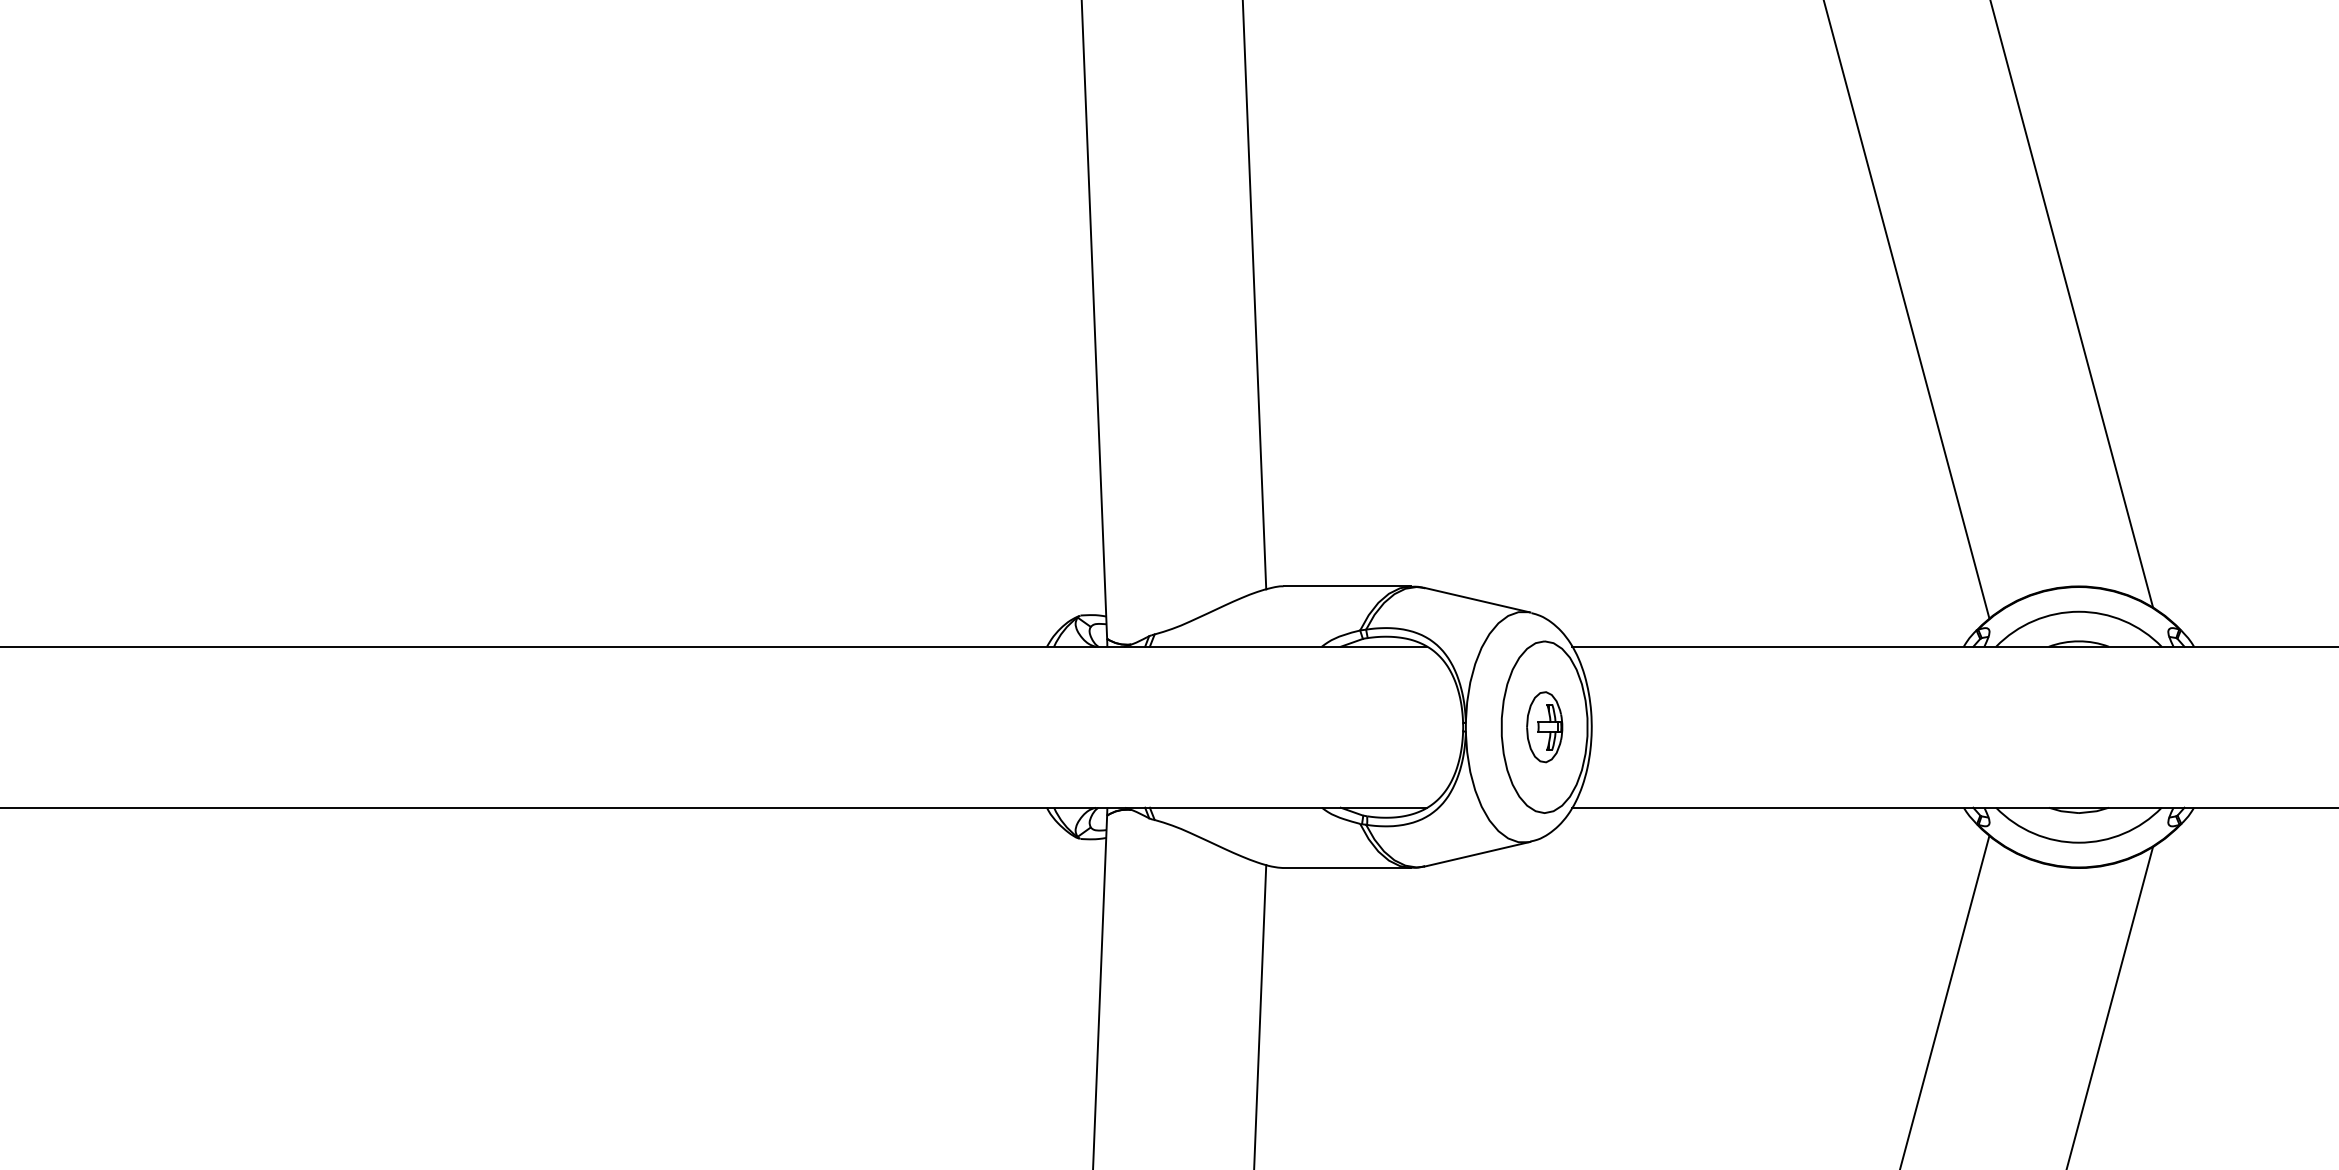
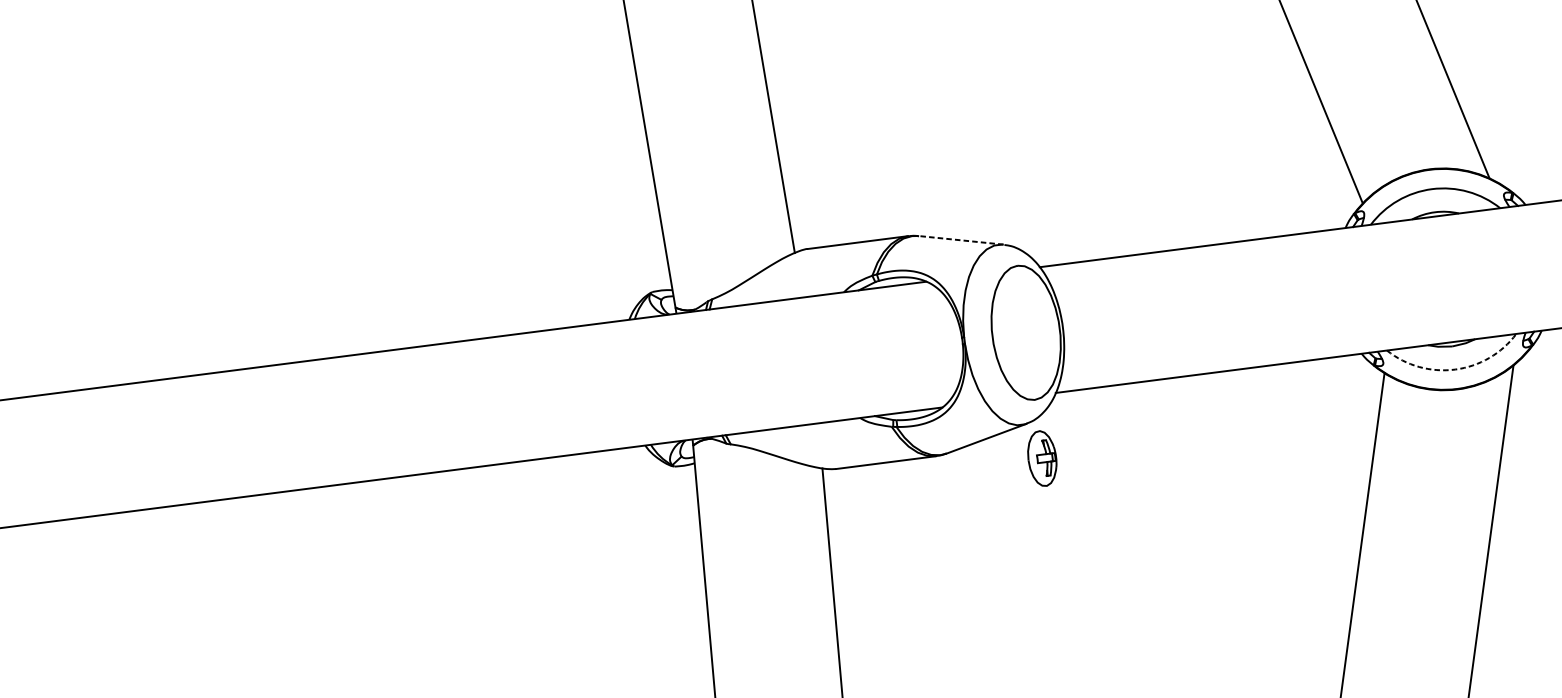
line: (1477, 600) -> (961, 240), solid -> dashed
part: (1544, 727) -> (1042, 458), moved
arc: (2078, 842) -> (1454, 369), solid -> dashed

